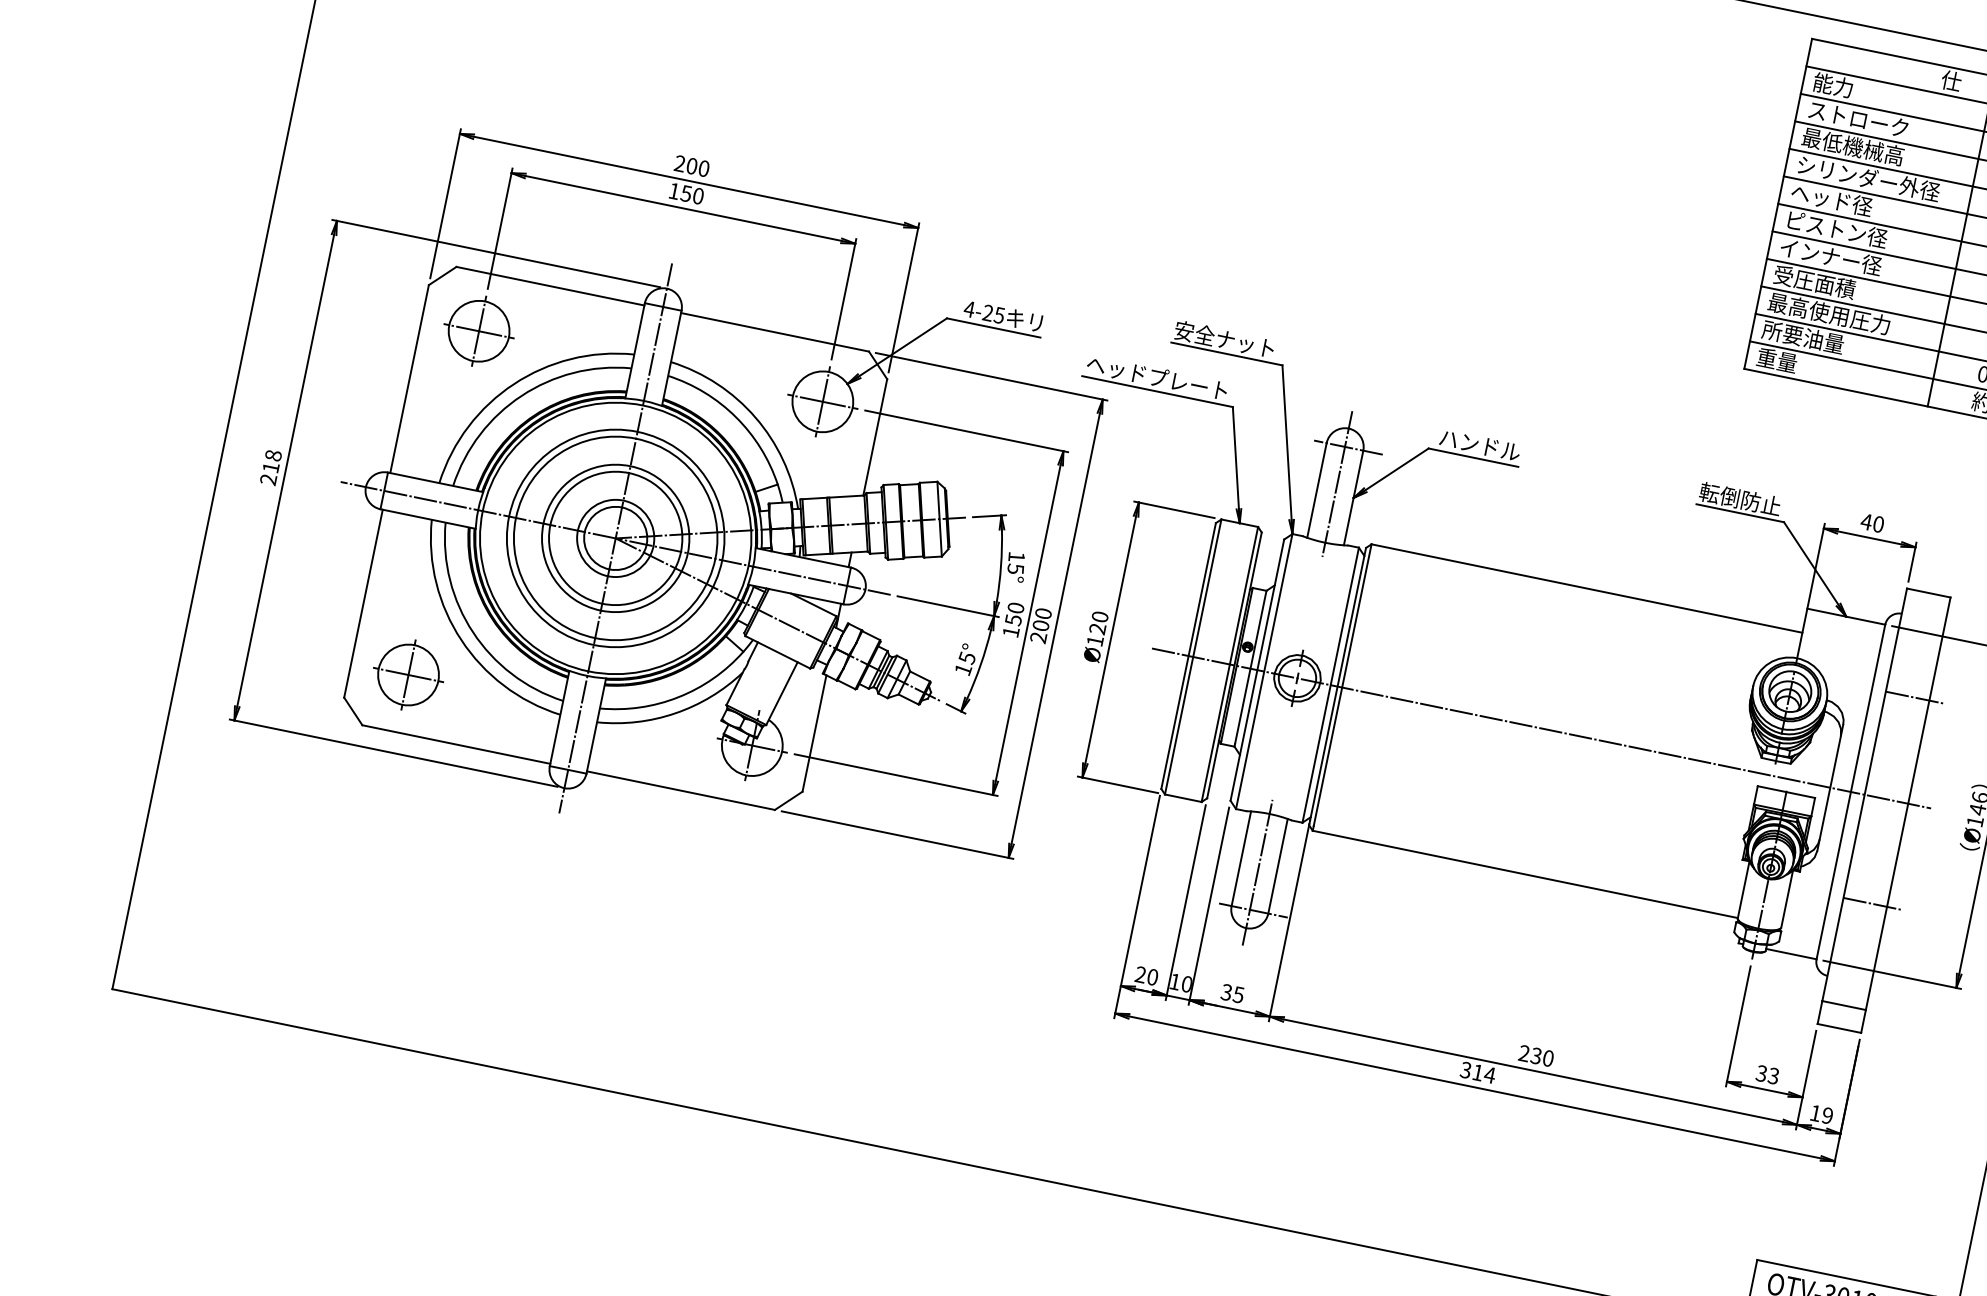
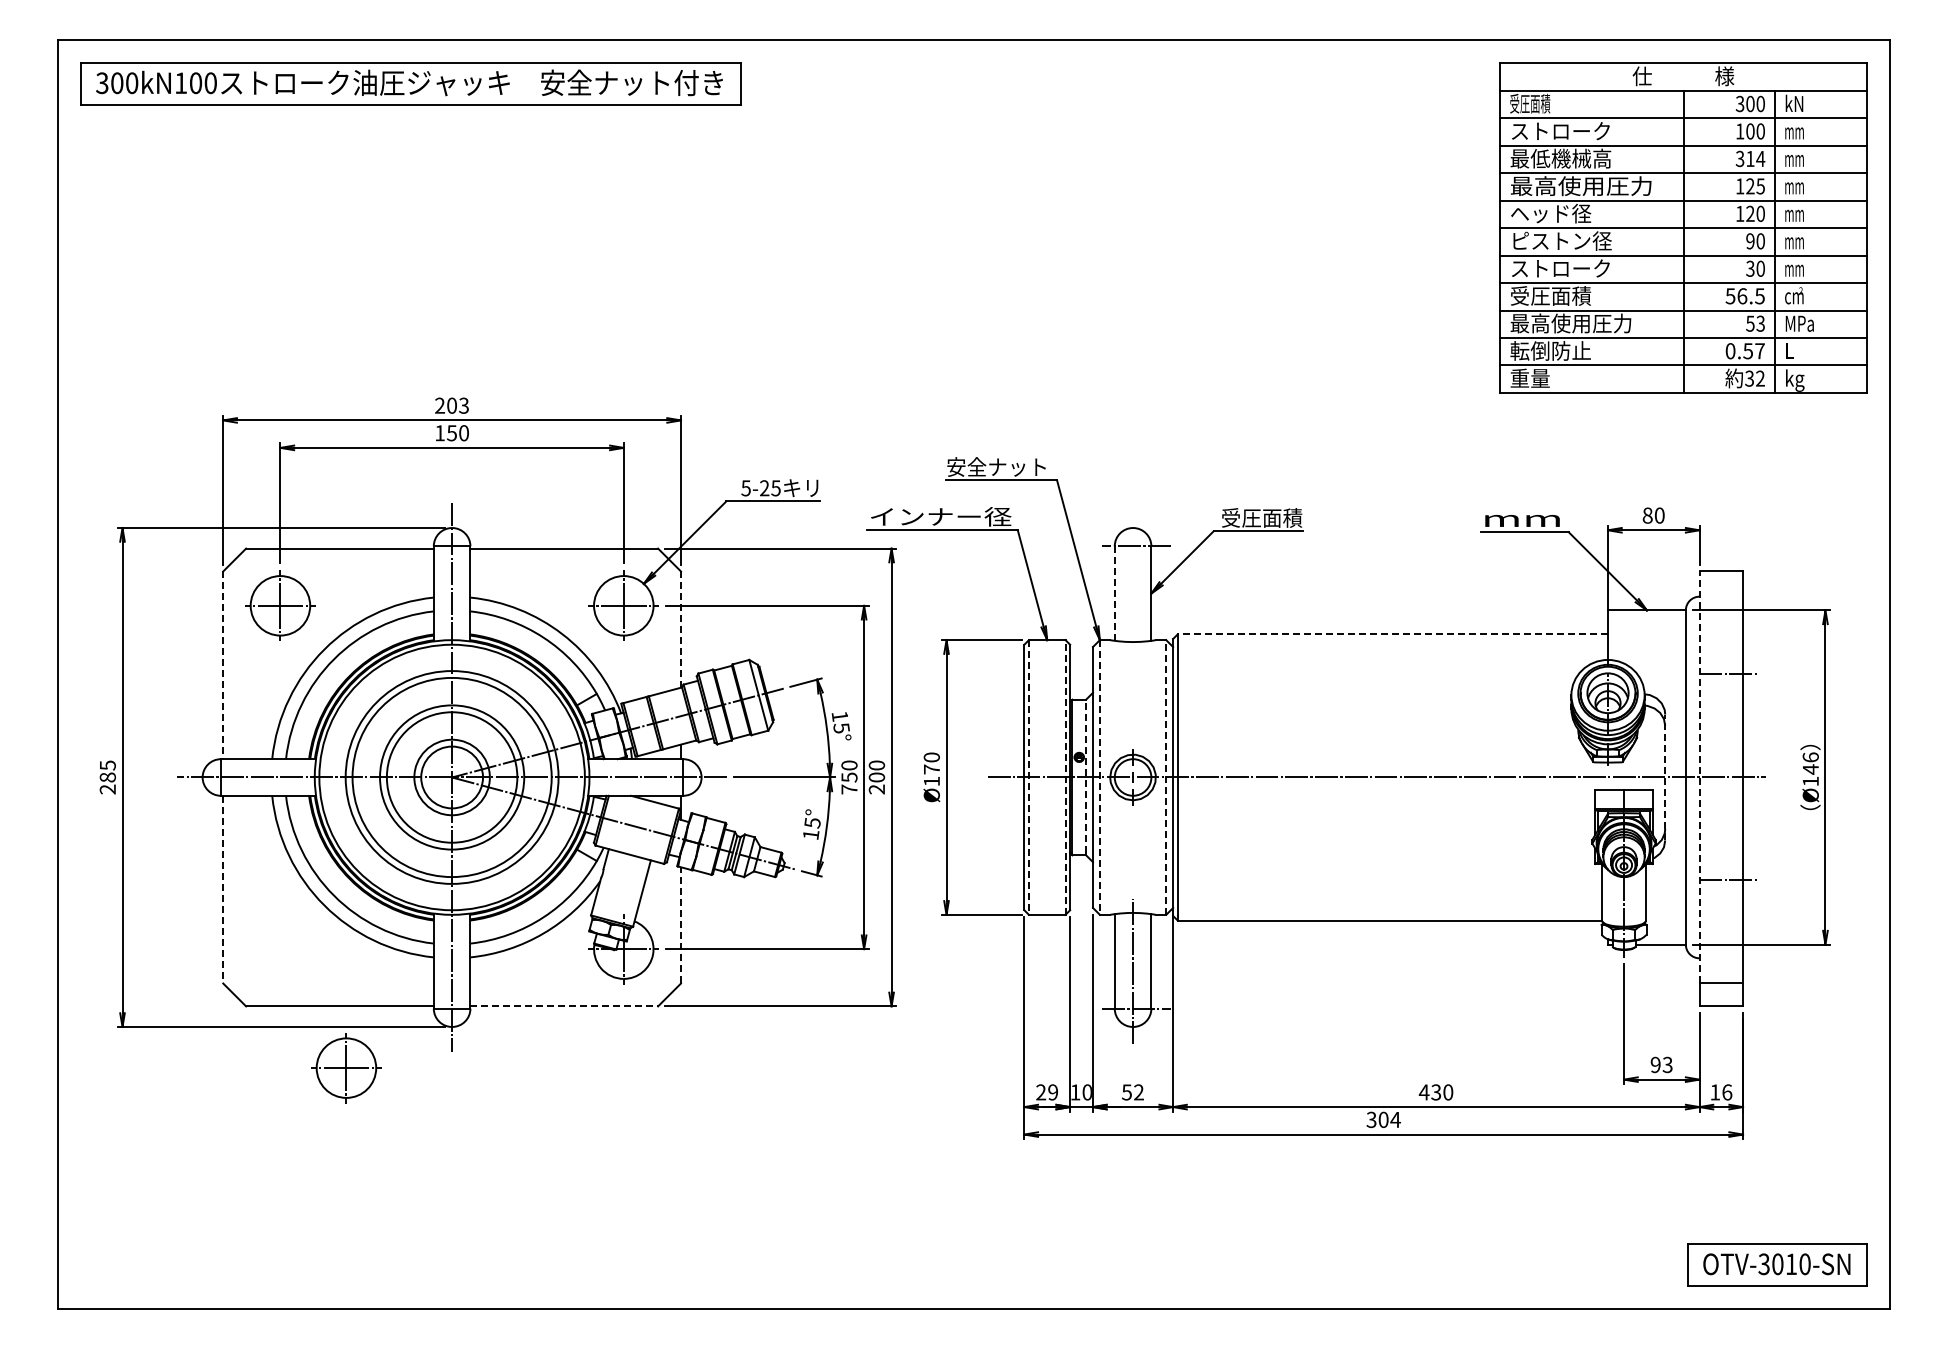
text: (1833, 85) -> (1530, 103), 能力 -> 受圧面積
text: (703, 168) -> (463, 405), 200 -> 203
text: (1867, 178) -> (1581, 186), シリンダー外径 -> 最高使用圧力
text: (1831, 256) -> (1561, 268), インナー径 -> ストローク
text: (969, 309) -> (746, 488), 4-25 -> 5-25
text: (1803, 336) -> (1550, 350), 所要油量 -> 転倒防止
text: (1158, 377) -> (940, 516), ヘッドプレート -> インナー径
line: (409, 379) -> (223, 665), solid -> dashed
line: (875, 437) -> (681, 629), solid -> dashed
text: (1480, 444) -> (1262, 517), ハンドル -> 受圧面積
text: (271, 461) -> (107, 771), 218 -> 285
line: (1337, 484) -> (1133, 583), removed
line: (1316, 491) -> (1114, 594), solid -> dashed
text: (1740, 499) -> (1522, 518), 転倒防止 -> mm
text: (1866, 521) -> (1647, 515), 40 -> 80
line: (1586, 588) -> (1392, 634), solid -> dashed
line: (363, 603) -> (223, 889), solid -> dashed
text: (1097, 628) -> (931, 769), Ø120 -> Ø170
text: (1011, 632) -> (849, 789), 150 -> 750
line: (1192, 656) -> (1028, 777), solid -> dashed
line: (1229, 664) -> (1065, 777), solid -> dashed
line: (1251, 666) -> (1086, 775), solid -> dashed
line: (1263, 671) -> (1099, 777), solid -> dashed
part: (408, 675) -> (346, 1068), moved
line: (1330, 685) -> (1166, 777), solid -> dashed
line: (815, 732) -> (681, 924), solid -> dashed
line: (1830, 787) -> (1665, 777), solid -> dashed
line: (681, 790) -> (564, 1006), solid -> dashed
line: (1864, 794) -> (1699, 777), solid -> dashed
text: (1153, 977) -> (1053, 1092), 20 -> 29
text: (1232, 993) -> (1132, 1092), 35 -> 52
text: (1523, 1053) -> (1423, 1092), 230 -> 430
text: (1477, 1072) -> (1383, 1119), 314 -> 304
text: (1761, 1074) -> (1655, 1065), 33 -> 93
text: (1827, 1115) -> (1727, 1092), 19 -> 16

